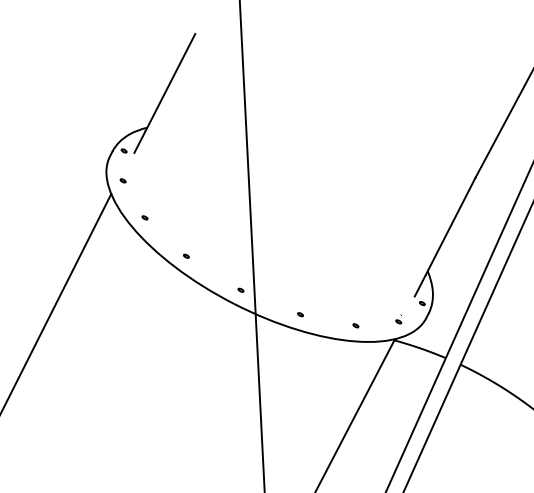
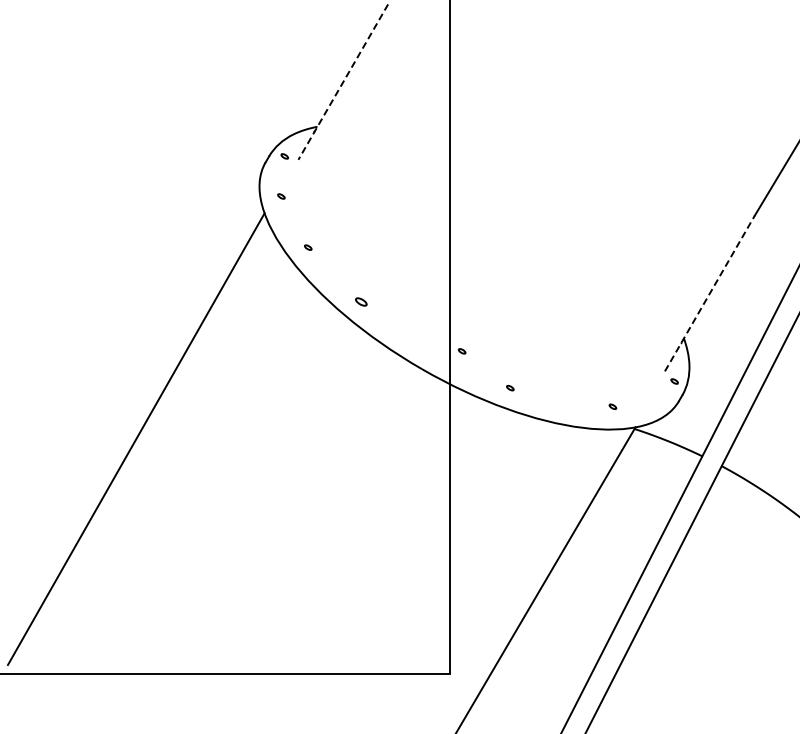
line: (164, 93) -> (343, 82), solid -> dashed
line: (445, 236) -> (709, 293), solid -> dashed
part: (185, 255) -> (360, 301), size x1.6
part: (240, 290) -> (461, 351), moved
part: (398, 319) -> (641, 401), removed
part: (355, 325) -> (612, 406), moved

